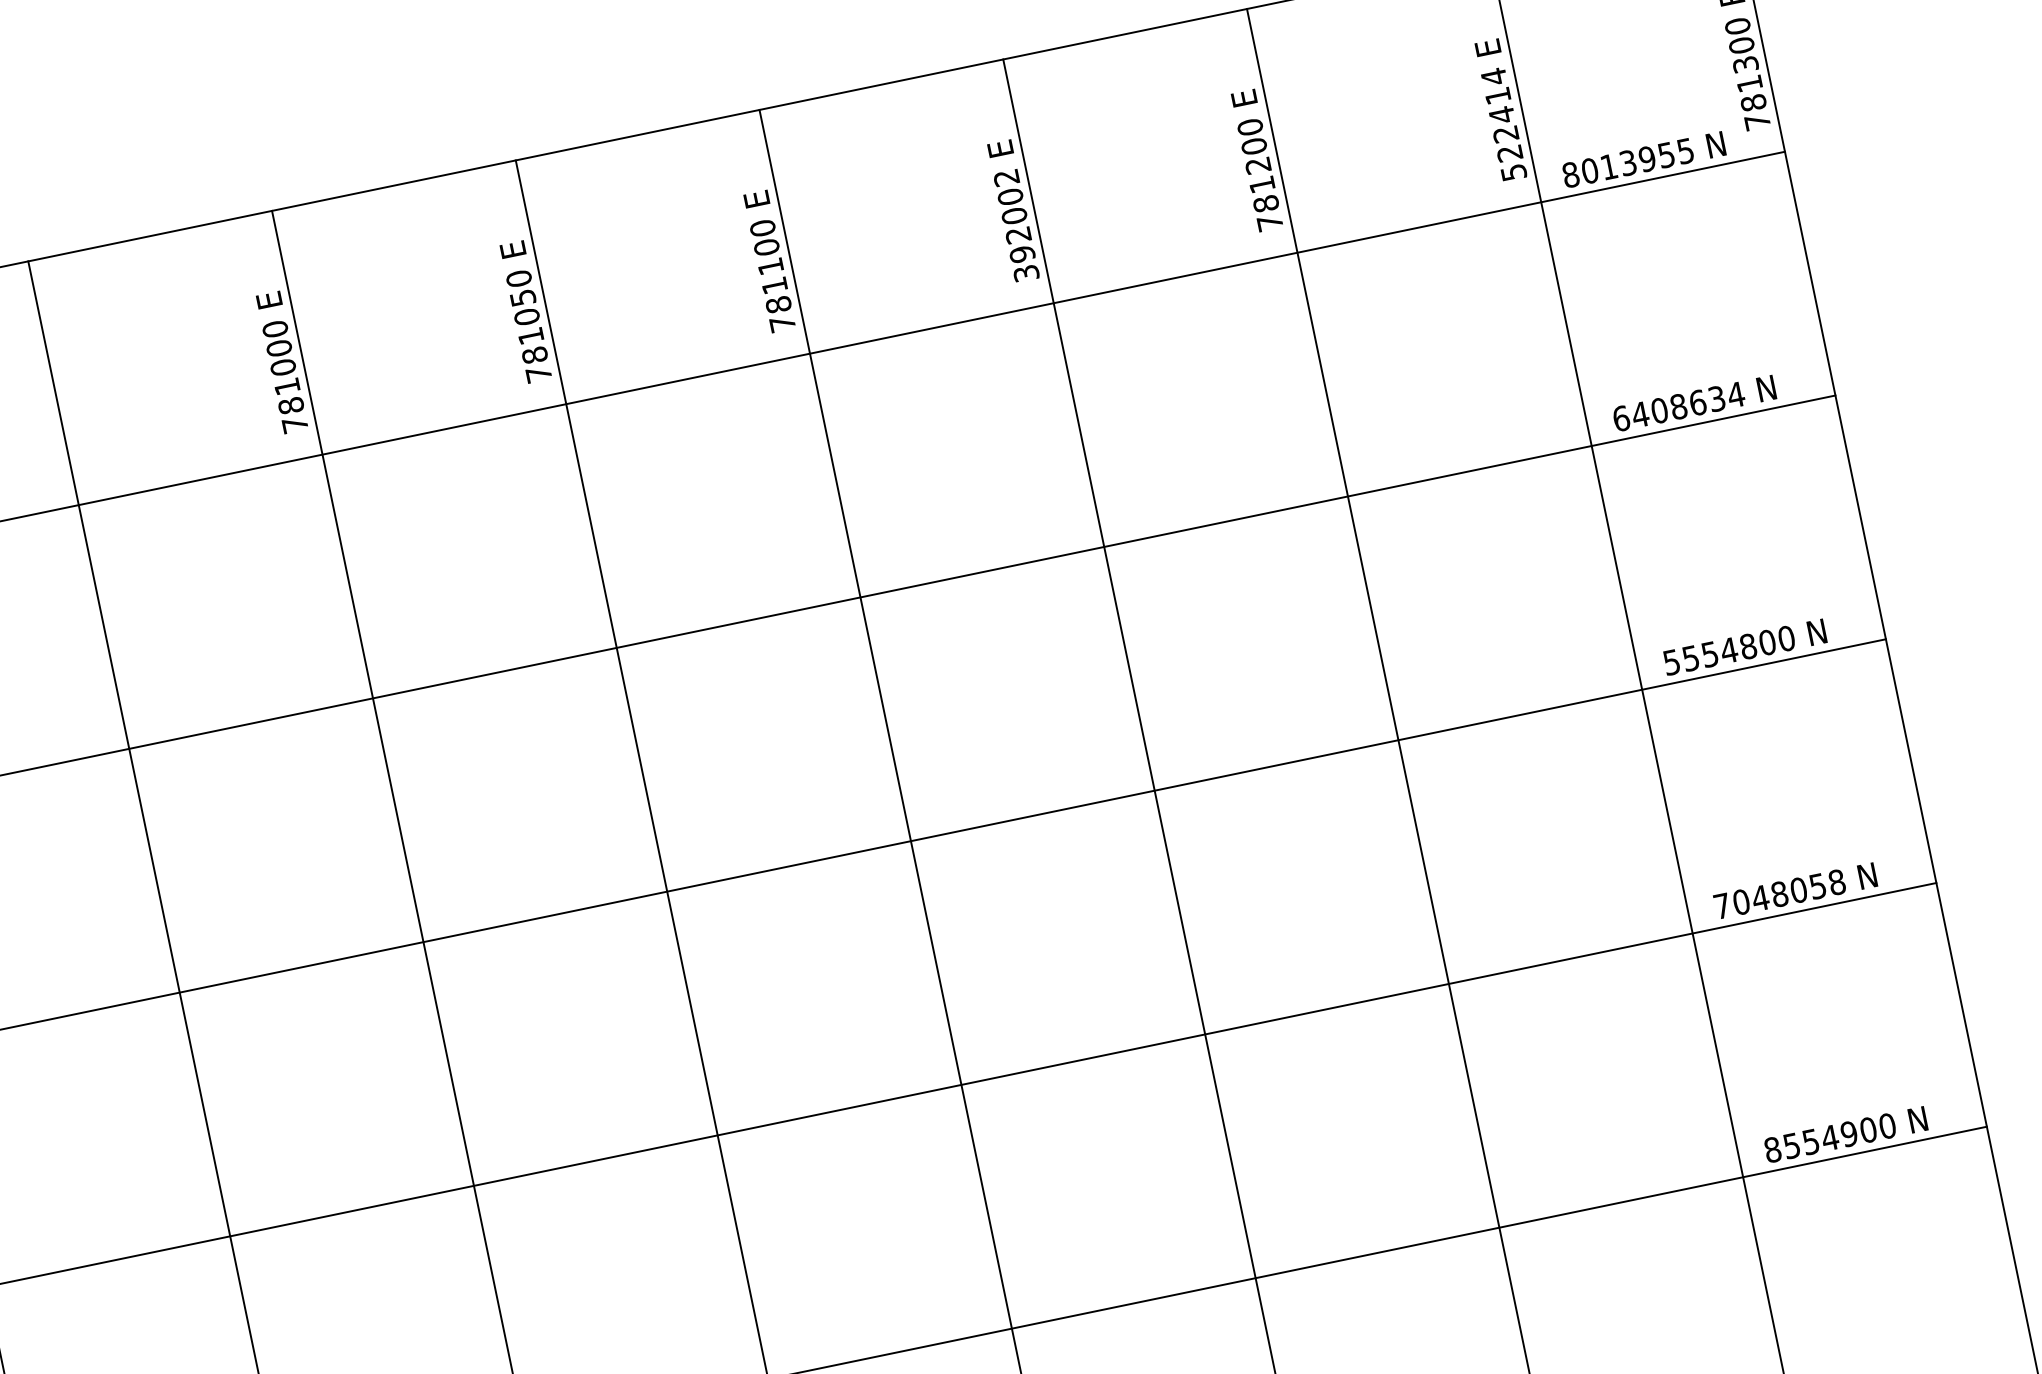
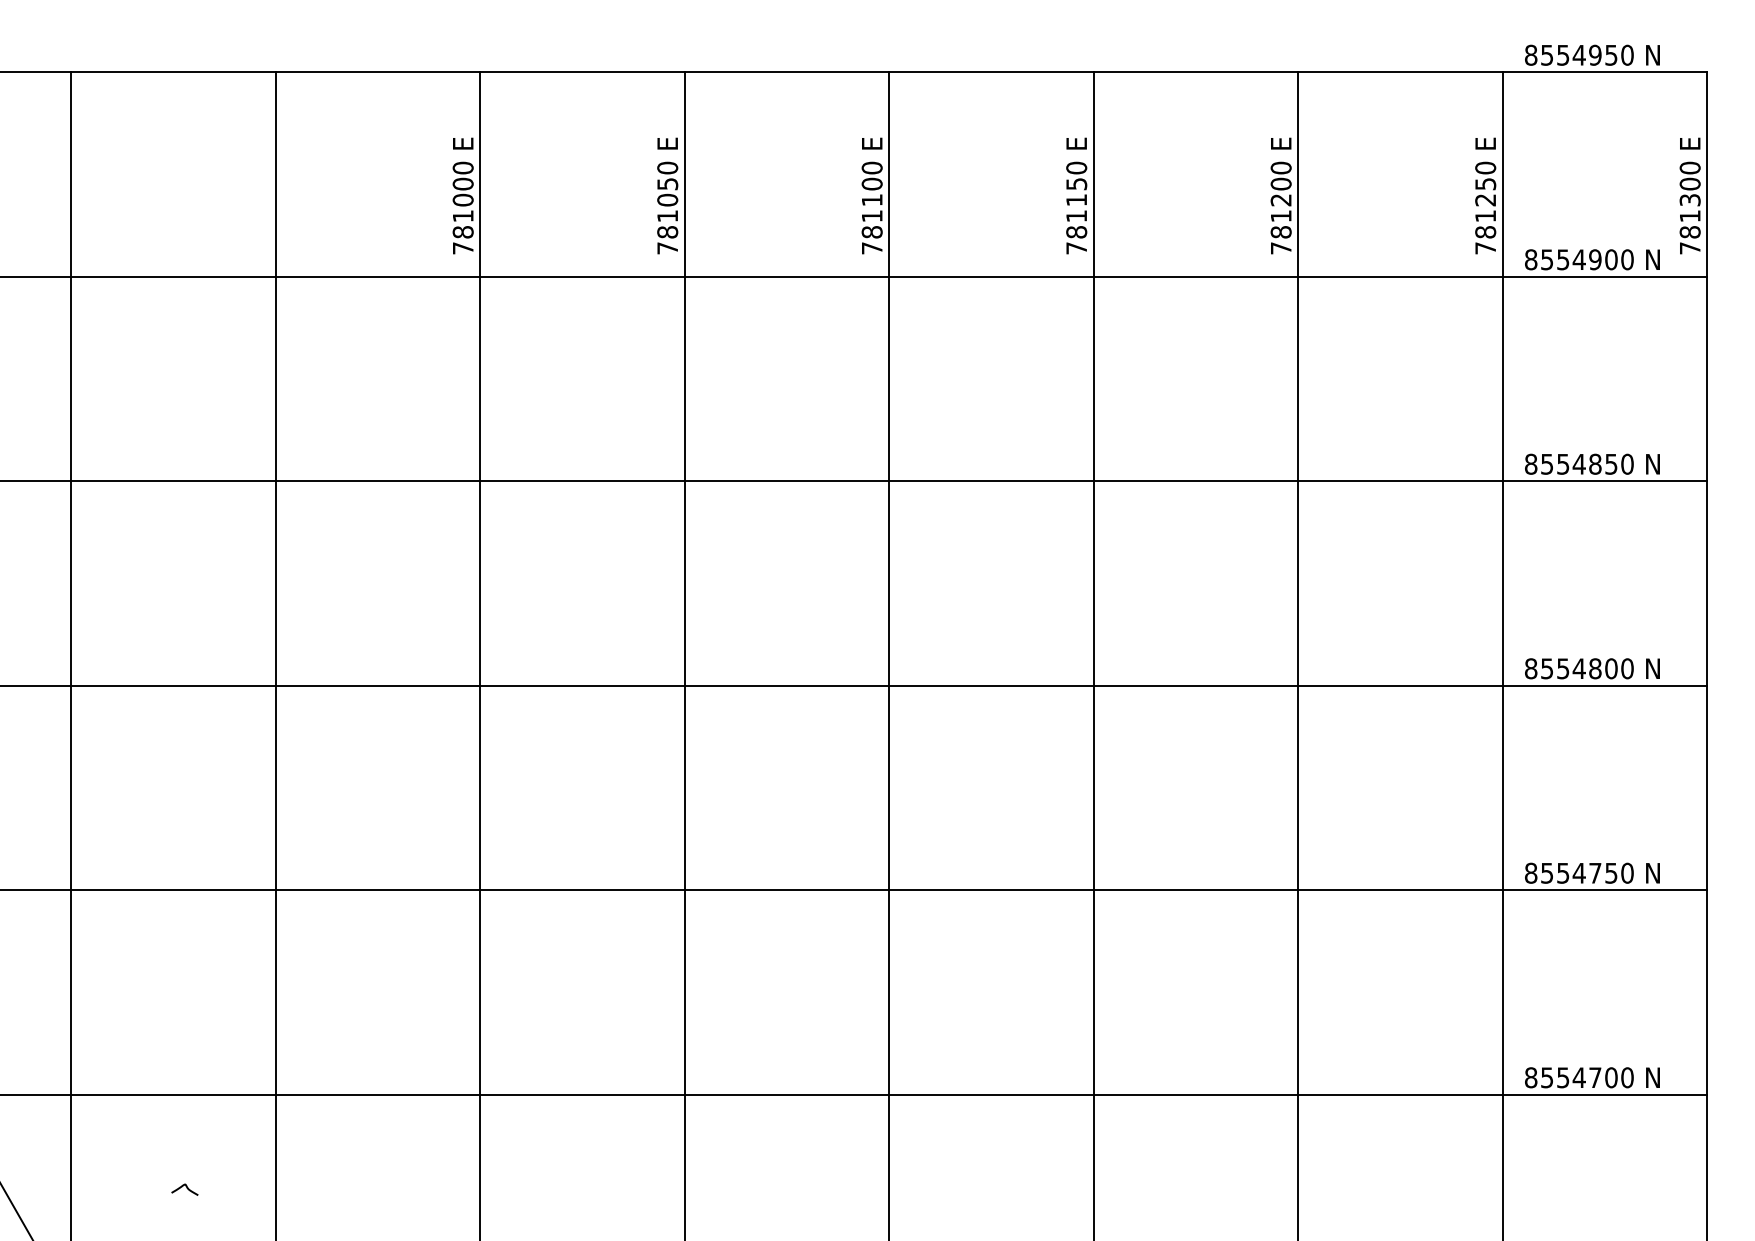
text: (1503, 123) -> (1485, 207), 522414 -> 781250
text: (1637, 160) -> (1587, 259), 8013955 -> 8554900
text: (1016, 224) -> (1076, 207), 392002 -> 781150
text: (1678, 405) -> (1579, 463), 6408634 -> 8554850
text: (1672, 661) -> (1531, 668), 5554800 -> 8554800
text: (1779, 893) -> (1579, 872), 7048058 -> 8554750
text: (1849, 1133) -> (1595, 1077), 8554900 -> 8554700

